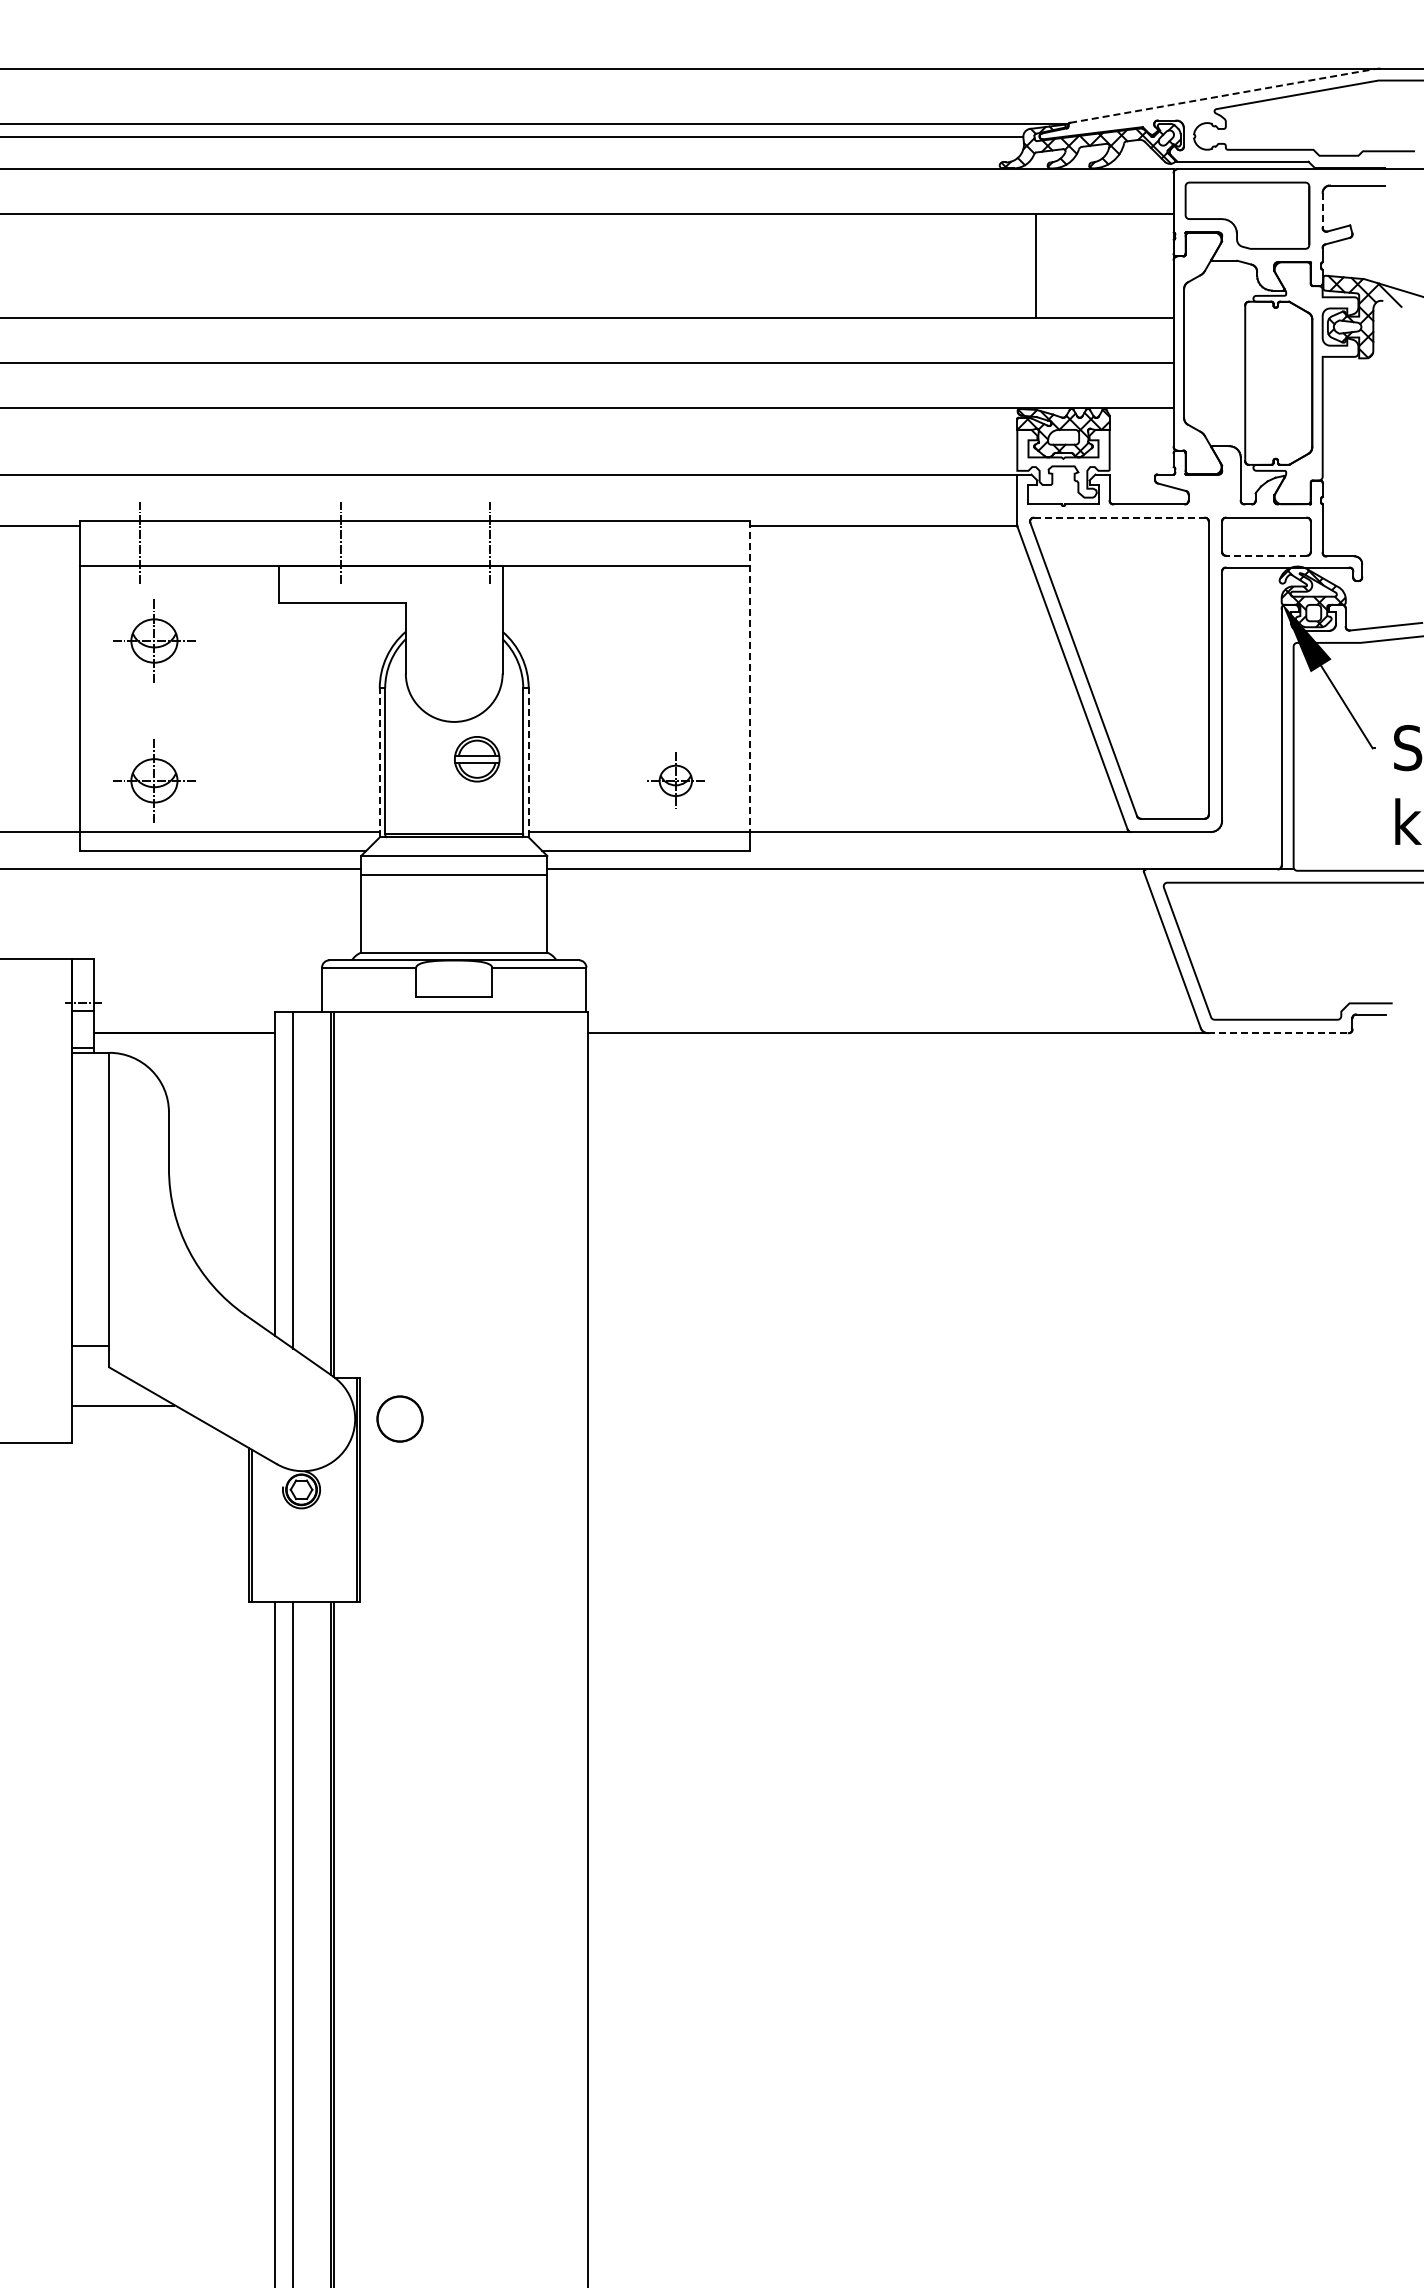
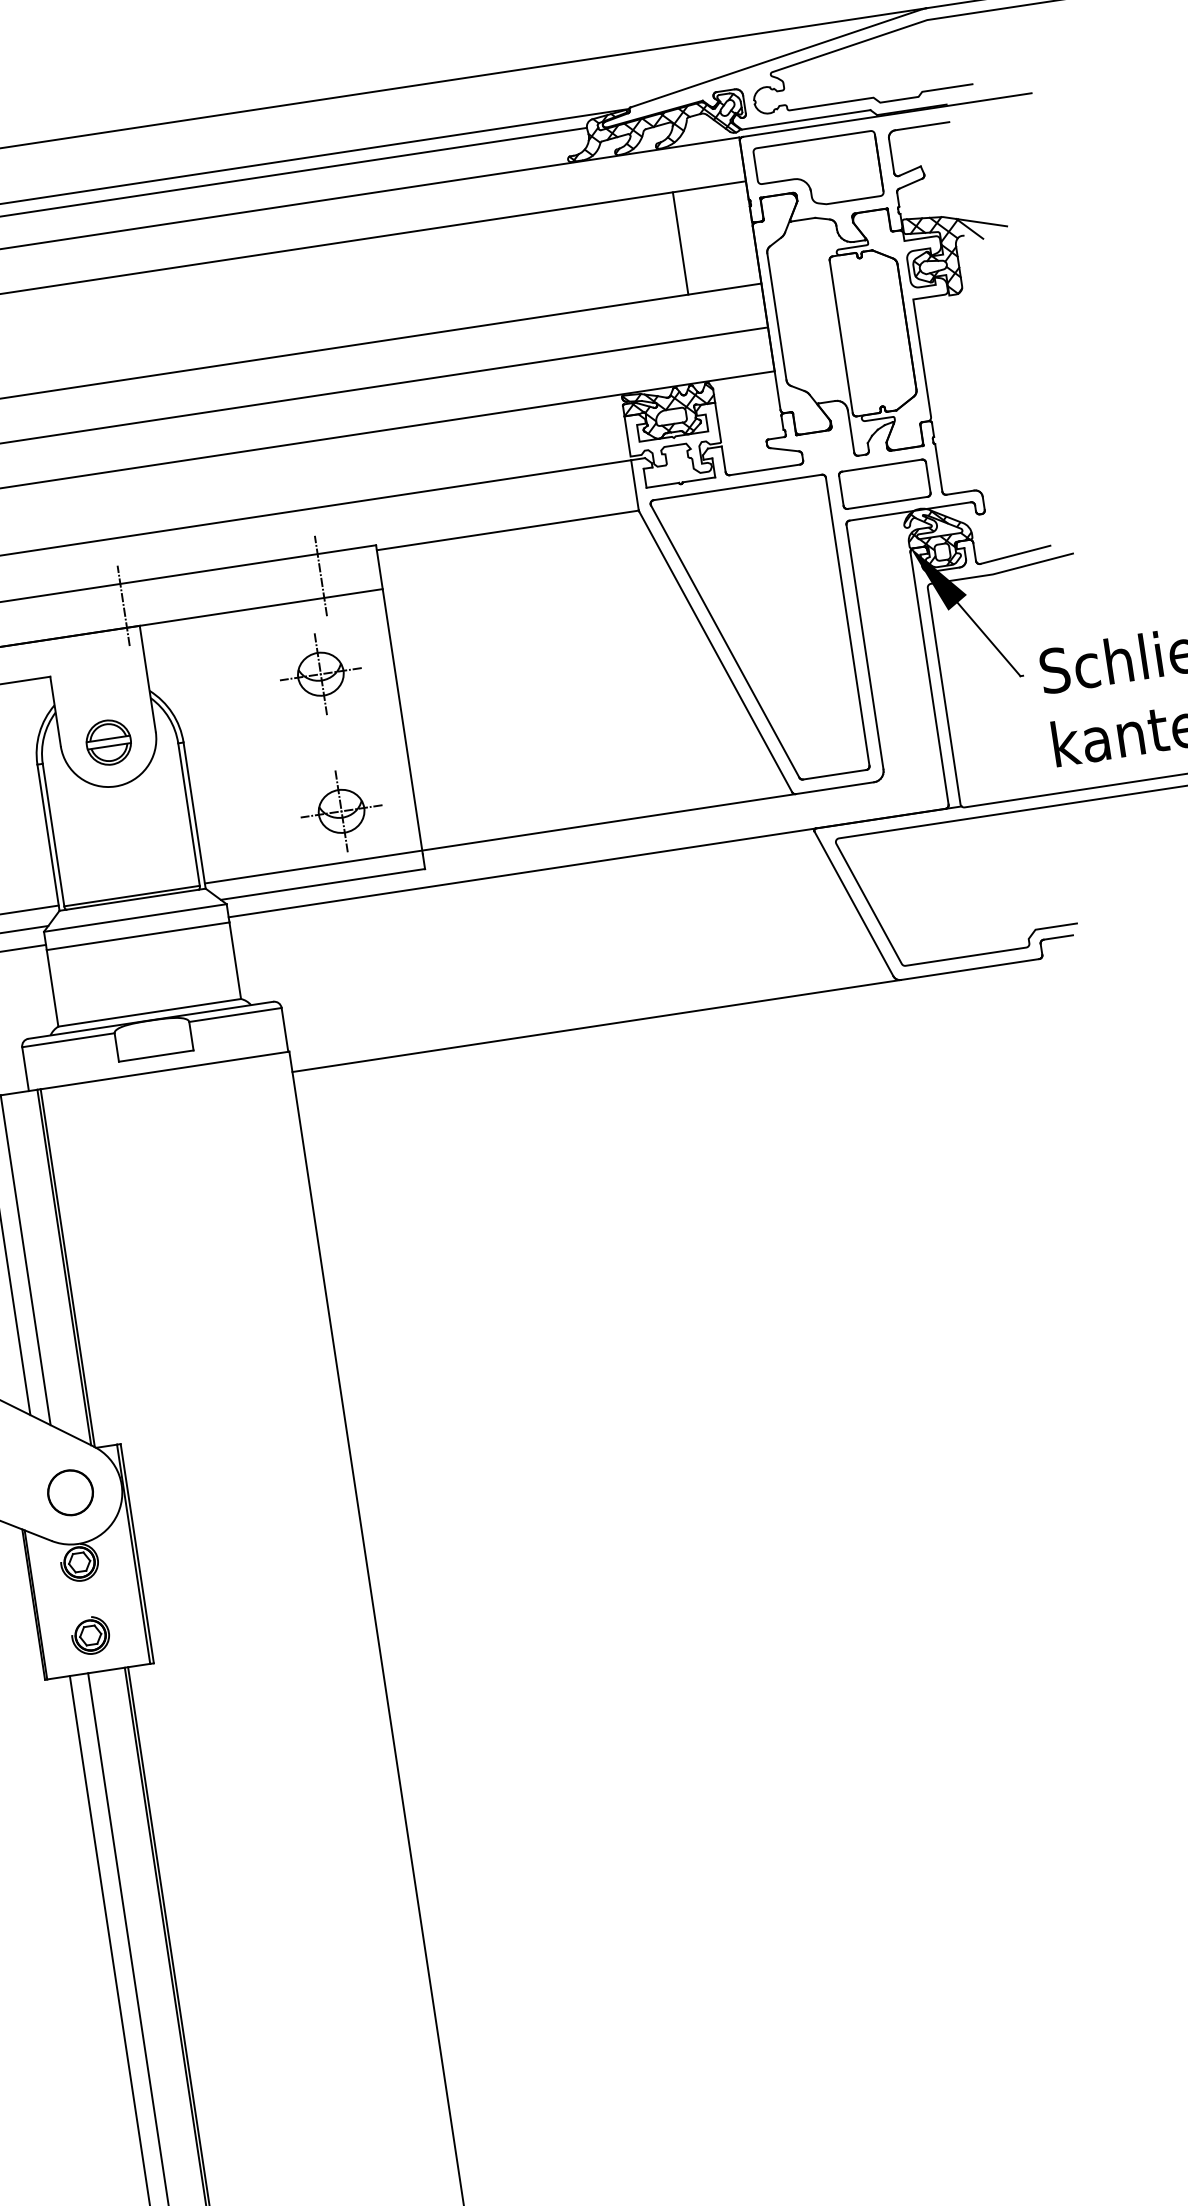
line: (1223, 95) -> (777, 57), dashed -> solid
line: (1322, 210) -> (891, 155), dashed -> solid
line: (1036, 265) -> (680, 242), moved
line: (1119, 517) -> (737, 487), dashed -> solid
line: (690, 543) -> (320, 576), added
line: (1266, 555) -> (887, 502), dashed -> solid
part: (675, 640) -> (320, 673), added
line: (750, 678) -> (399, 699), dashed -> solid
part: (477, 759) -> (109, 742), moved
line: (379, 762) -> (48, 837), dashed -> solid
line: (528, 762) -> (194, 815), dashed -> solid
part: (675, 780) -> (341, 811), size x1.43
line: (1278, 1033) -> (970, 969), dashed -> solid
circle: (399, 1418) -> (69, 1492), moved
part: (301, 1564) -> (90, 1635), added

